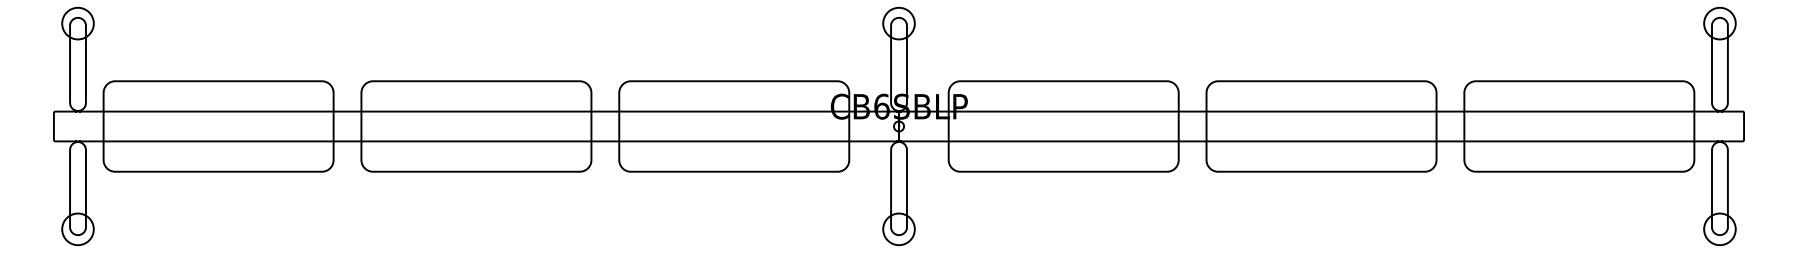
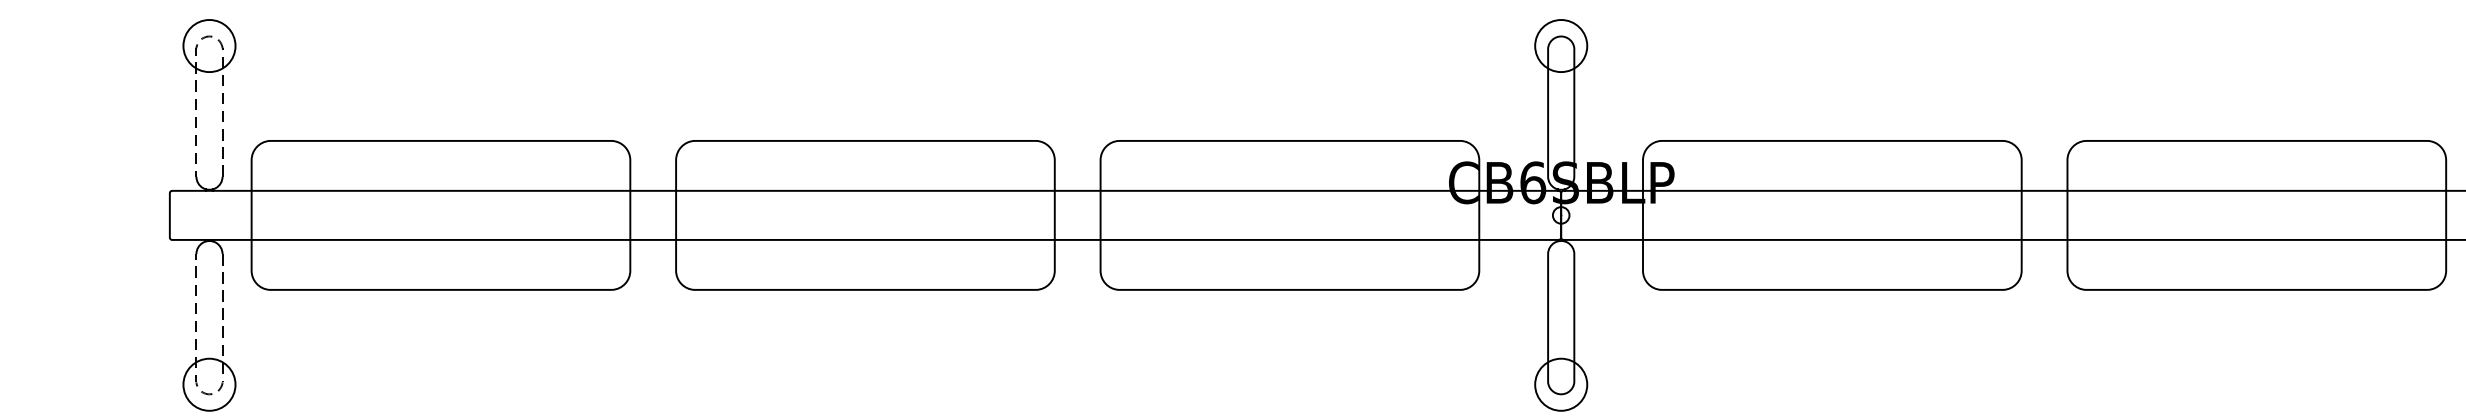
line: (78, 17) -> (210, 35), solid -> dashed
line: (78, 235) -> (210, 394), solid -> dashed

